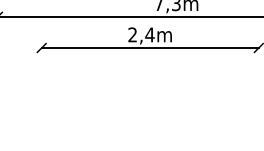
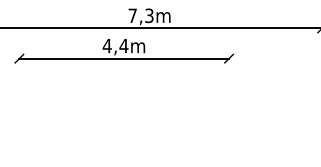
text: (131, 34) -> (106, 45), 2,4m -> 4,4m

